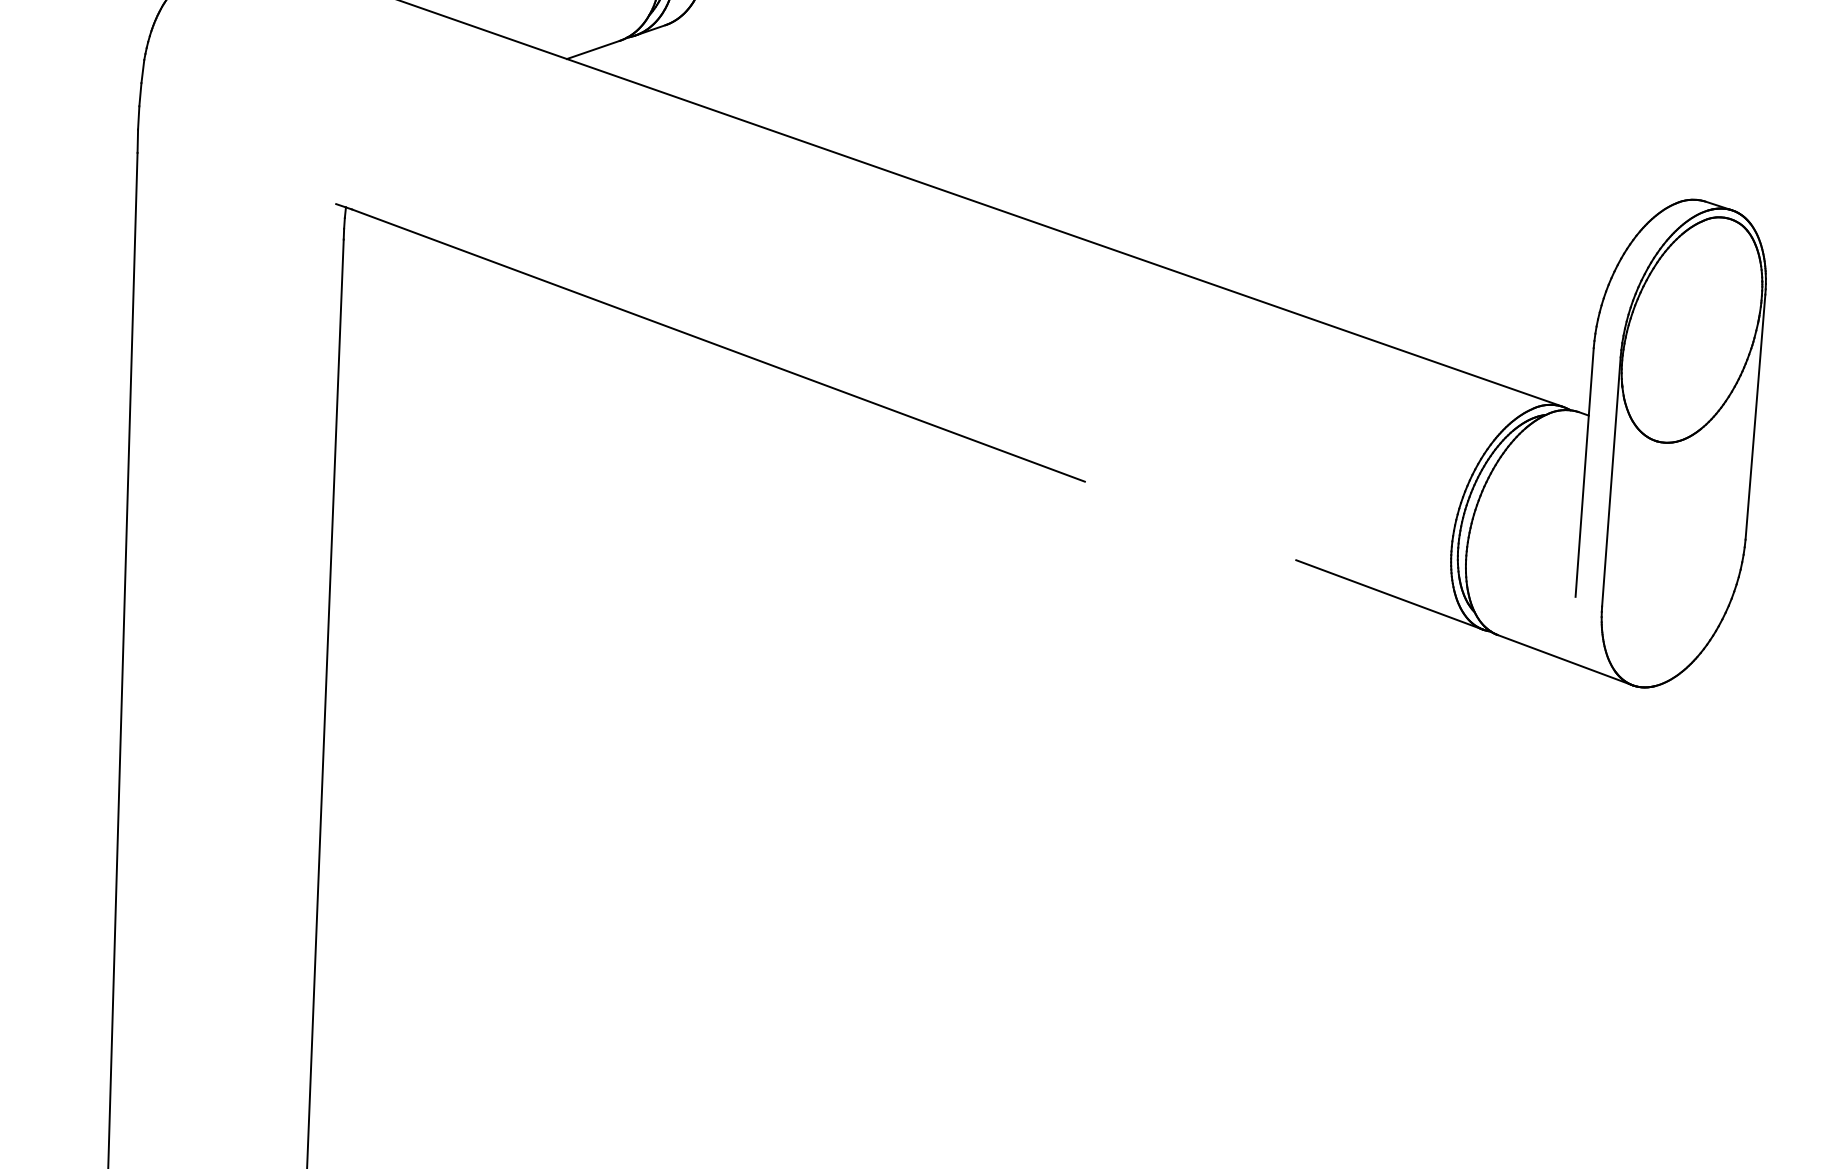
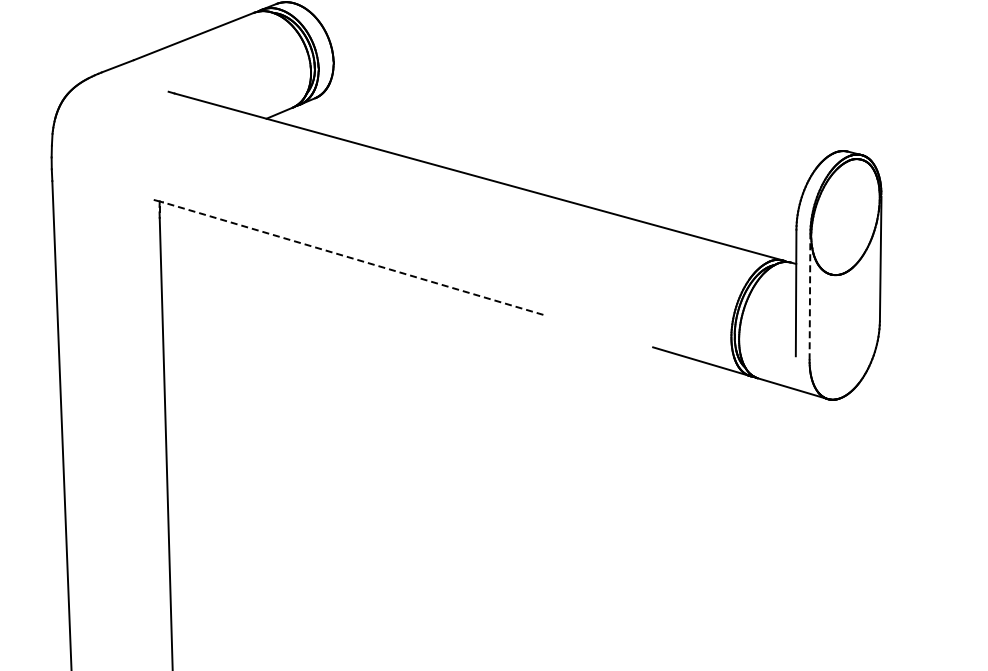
line: (717, 345) -> (352, 258), solid -> dashed
line: (1610, 481) -> (809, 296), solid -> dashed

